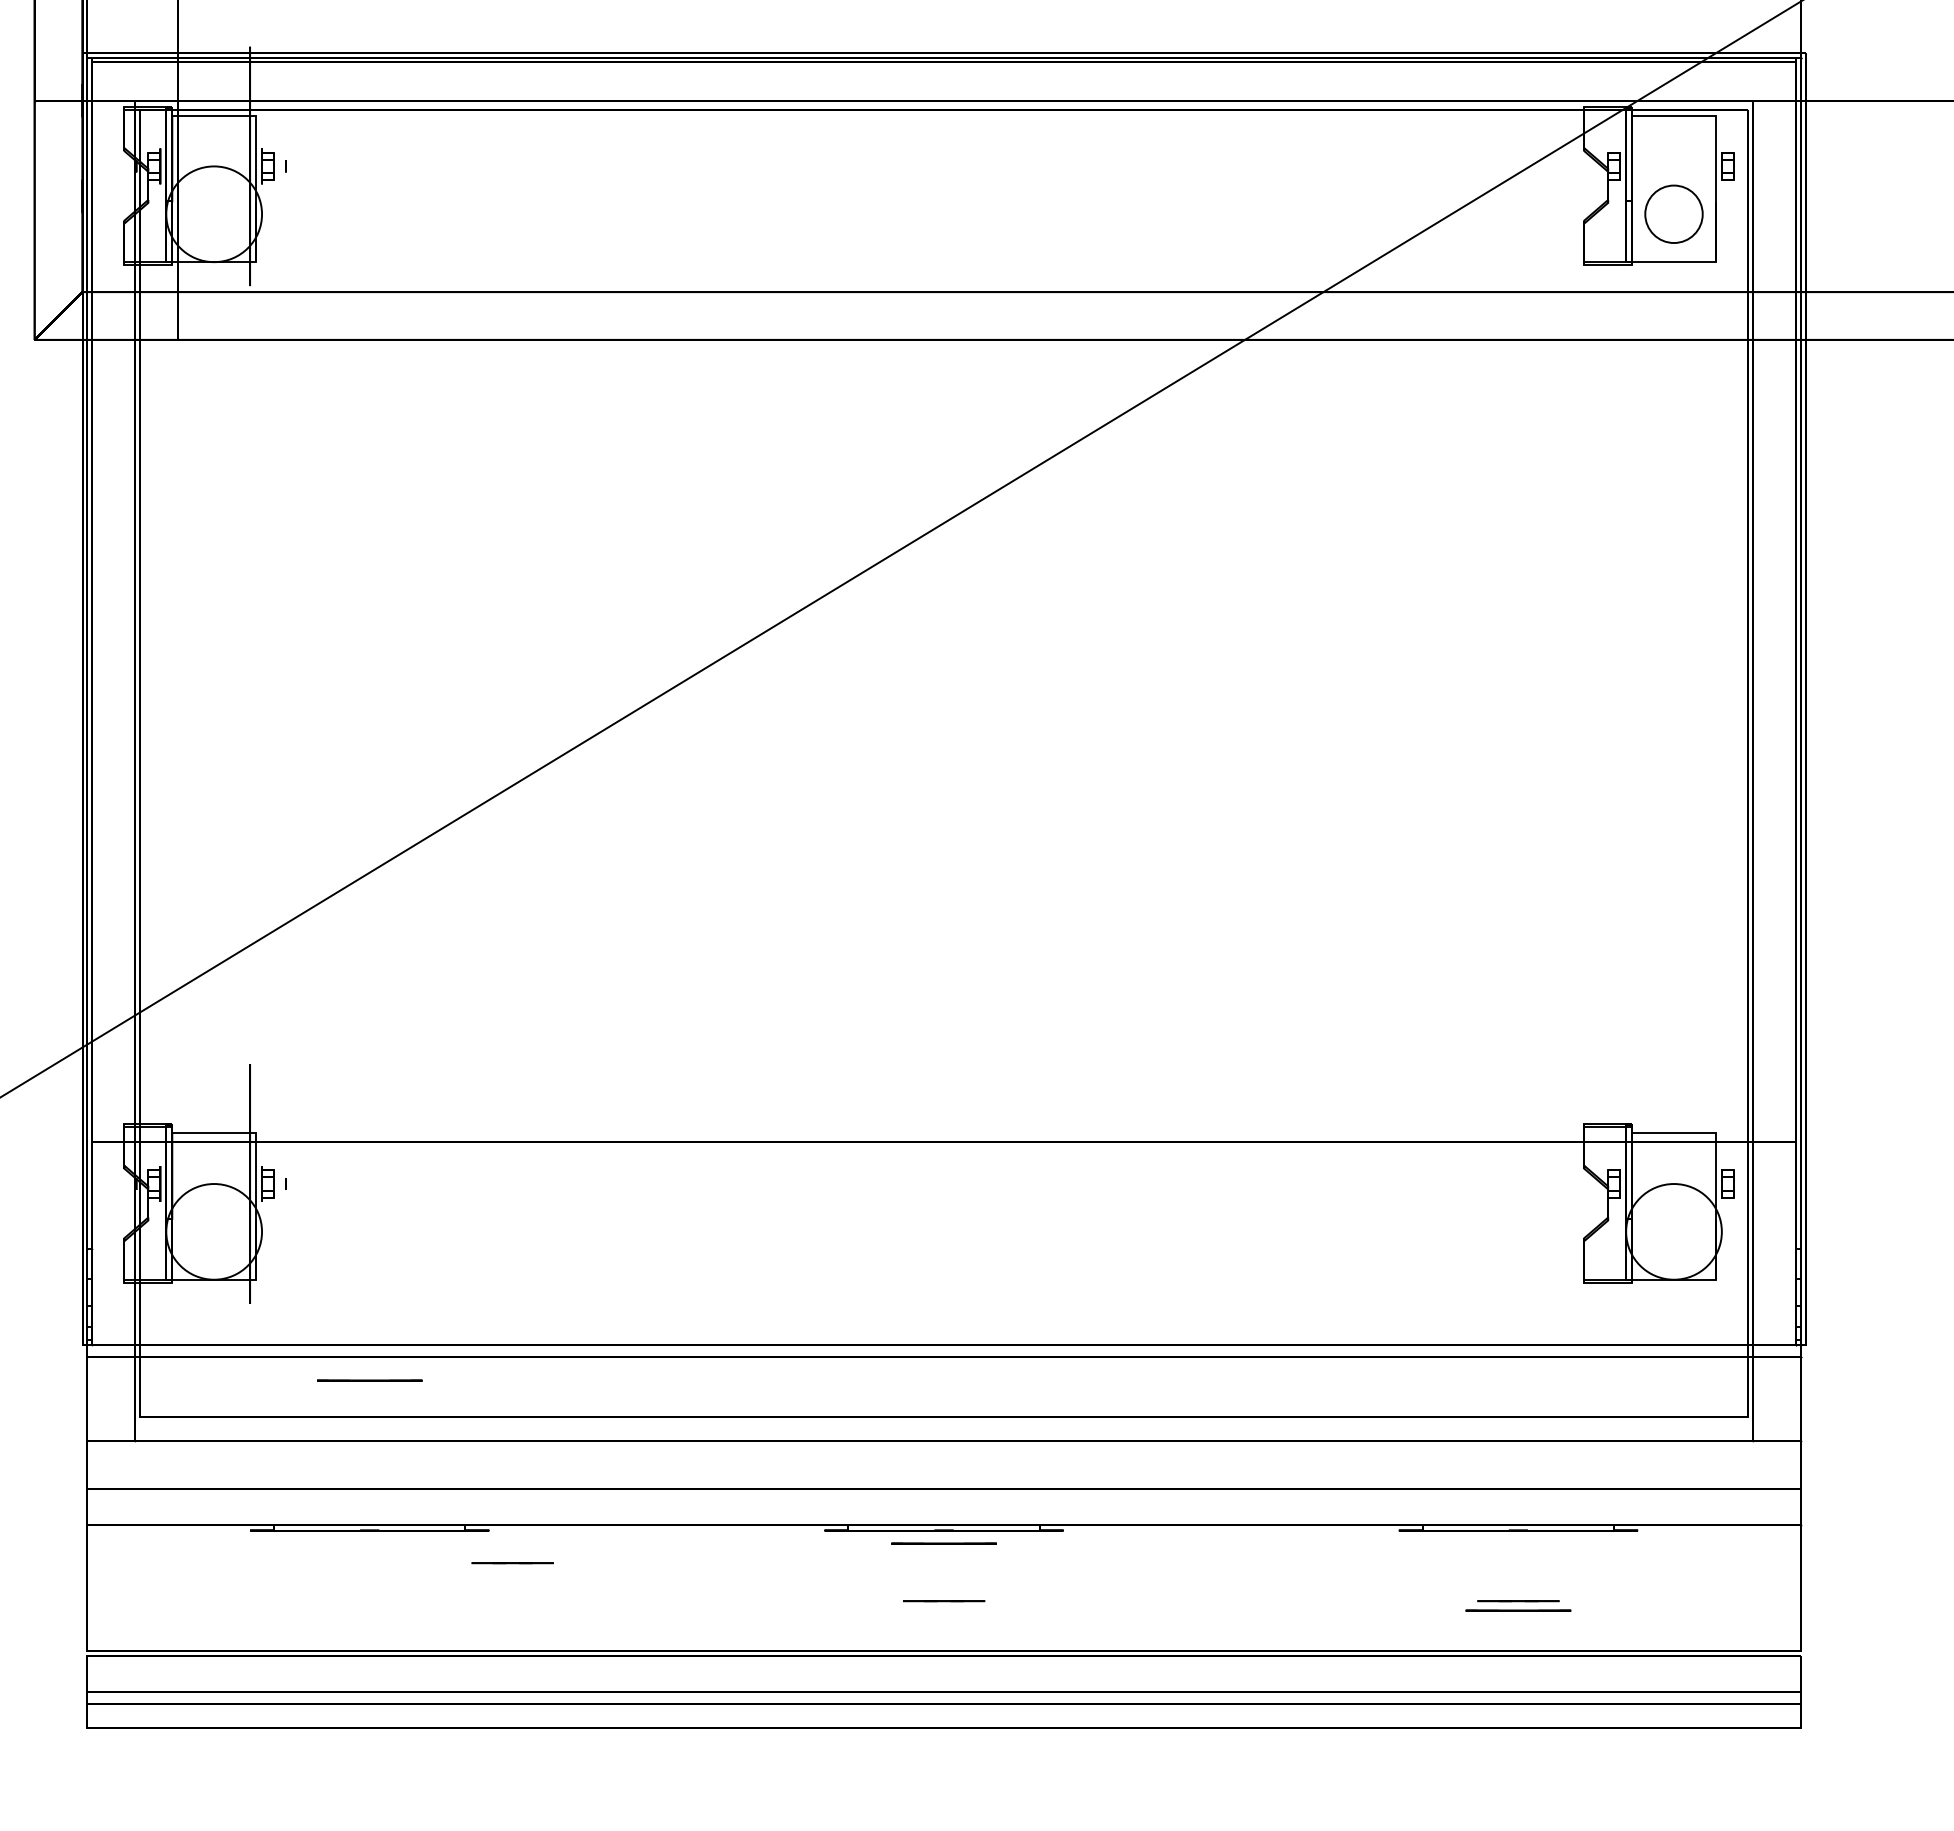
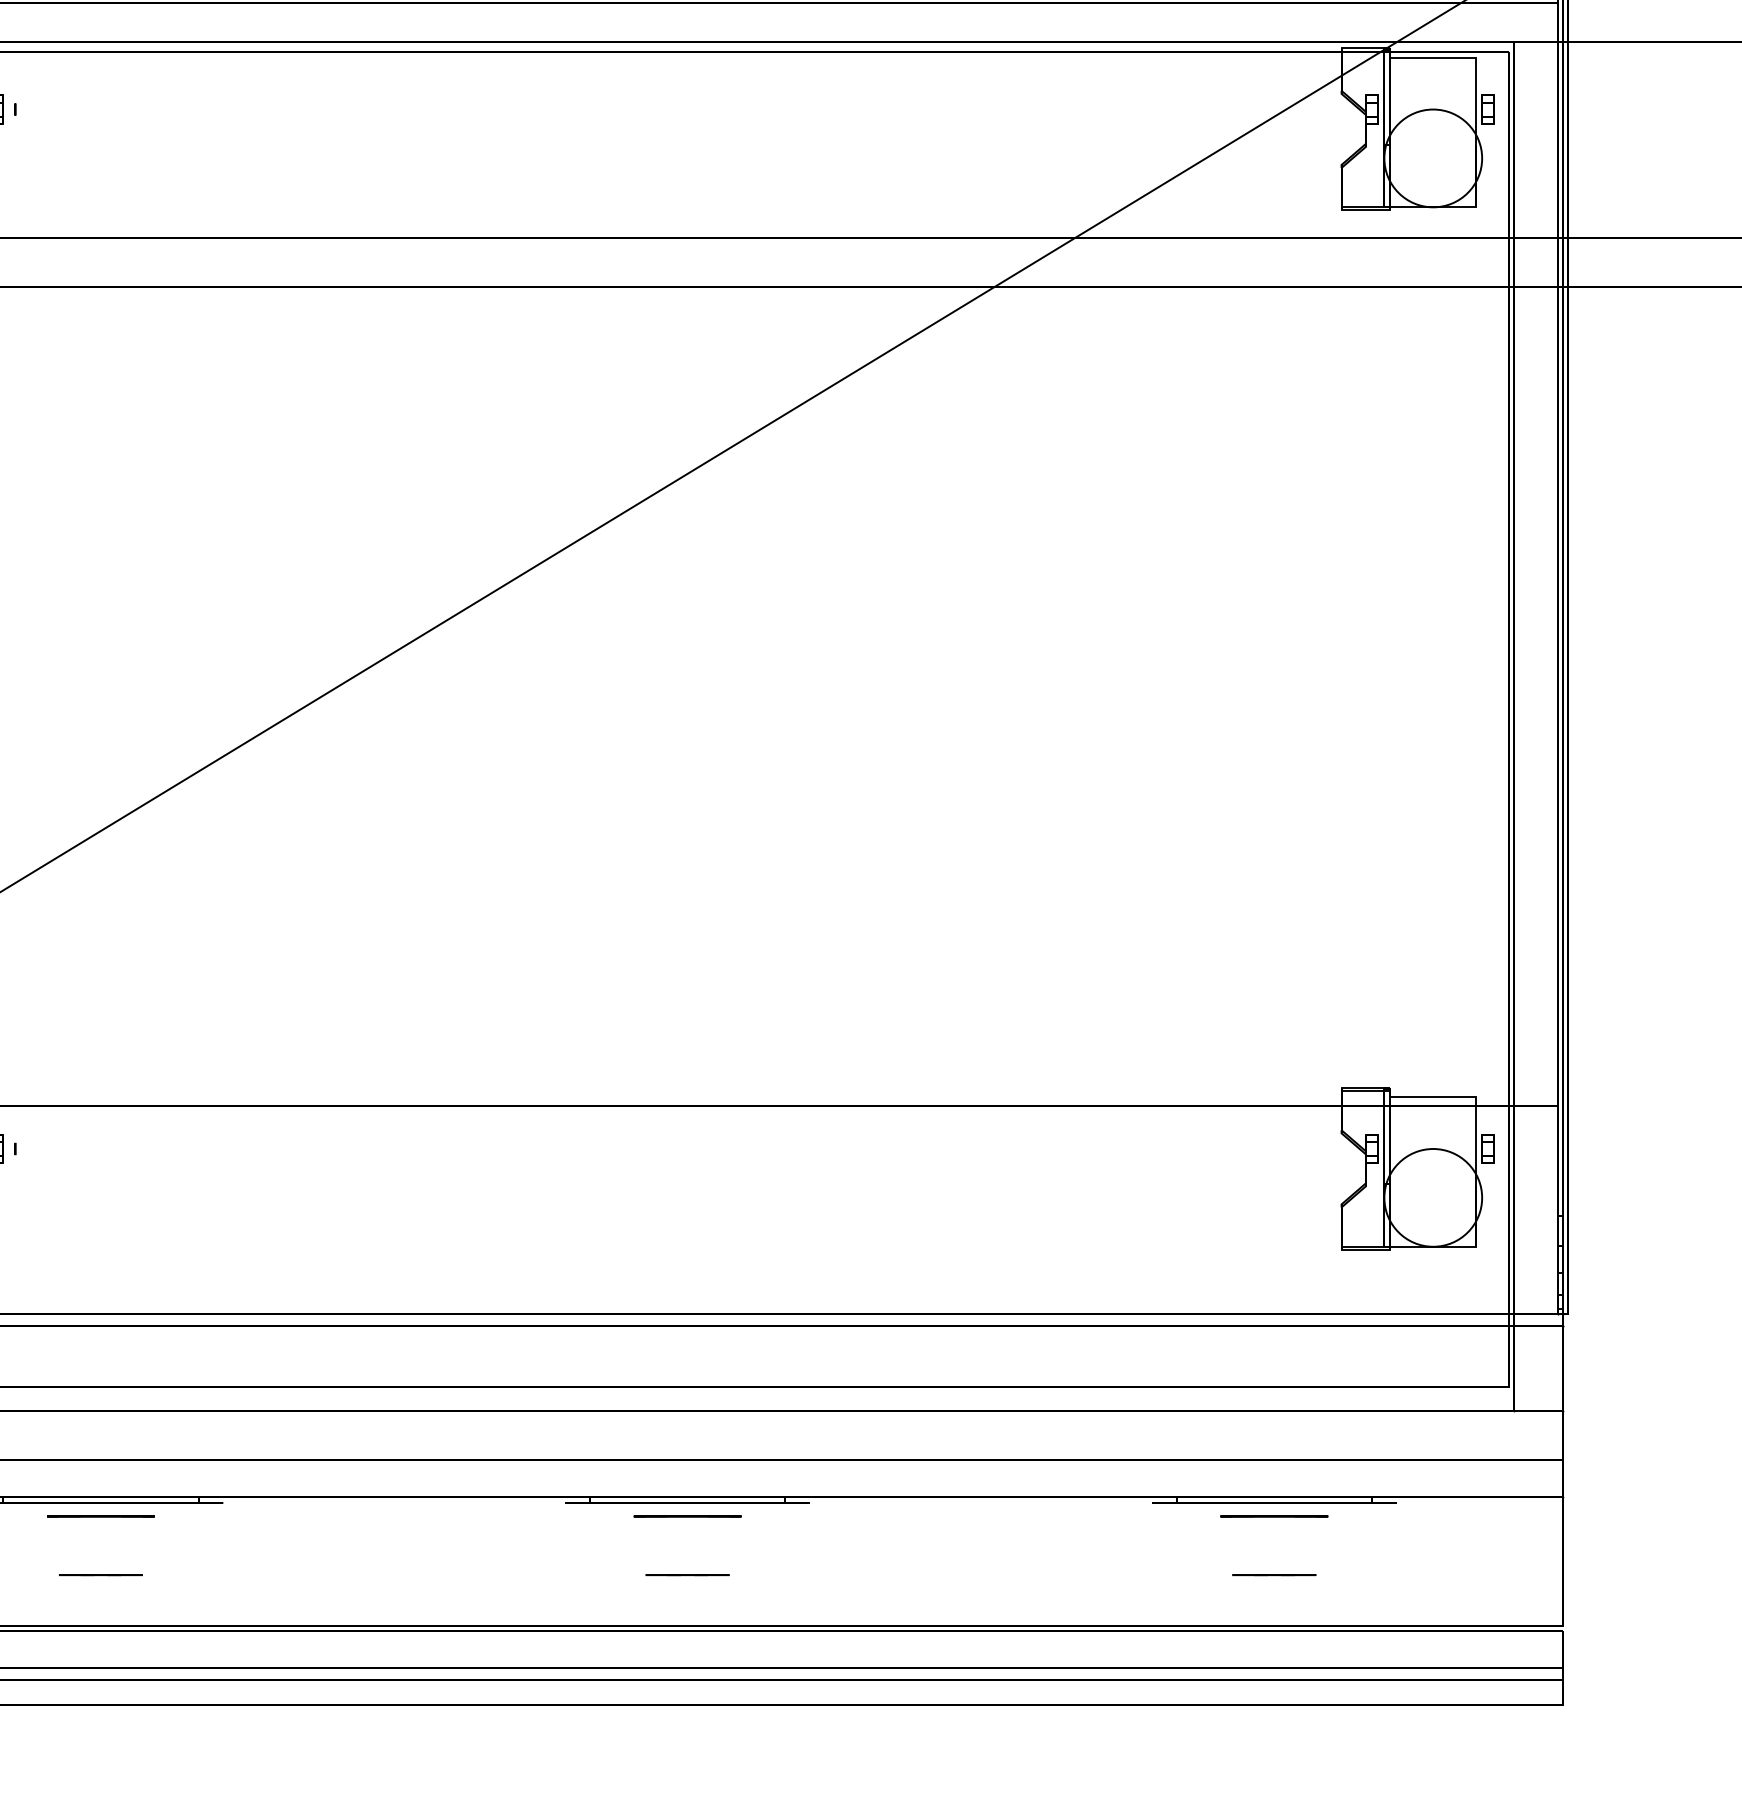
circle: (1673, 214) -> (1432, 158), size x1.67
line: (369, 1380) -> (100, 1516), moved
line: (512, 1563) -> (100, 1575), moved
line: (1518, 1610) -> (1274, 1516), moved

